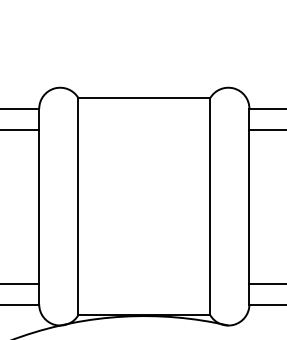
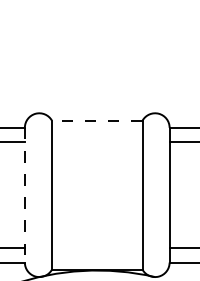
line: (143, 98) -> (96, 120), solid -> dashed
line: (38, 207) -> (24, 195), solid -> dashed

